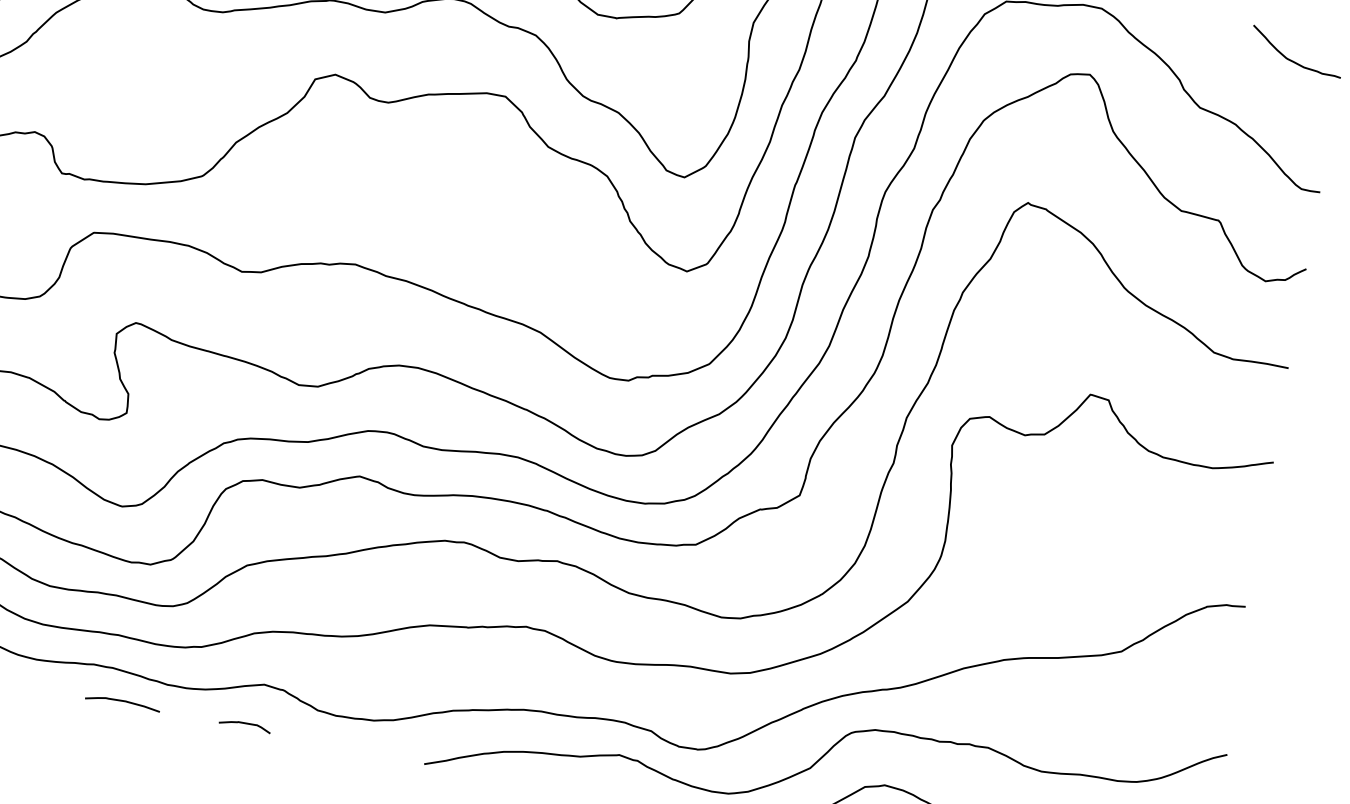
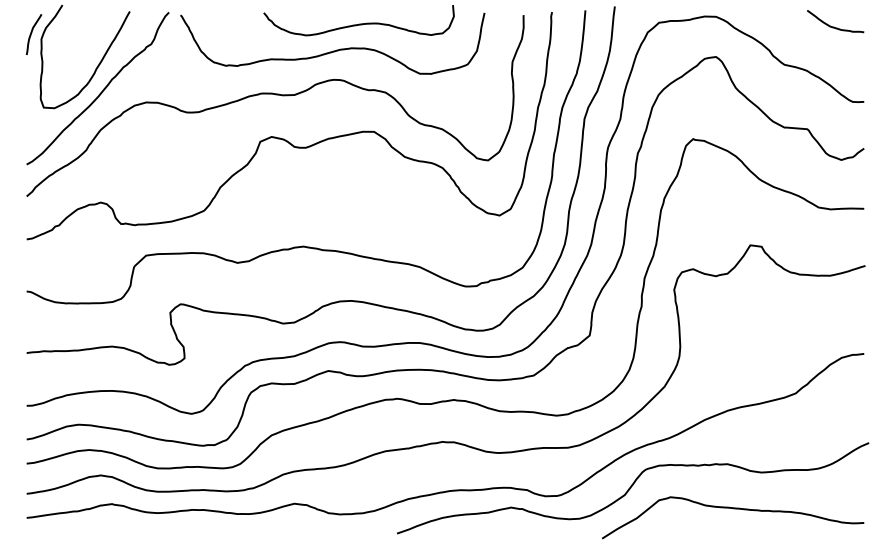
curve: (121, 702) -> (212, 529), removed
curve: (245, 724) -> (287, 529), removed

